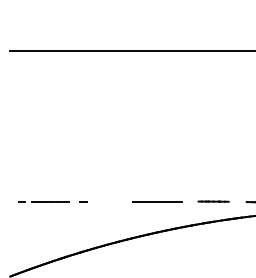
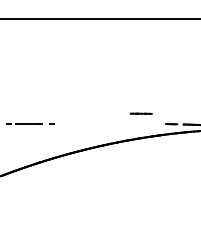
line: (156, 201) -> (103, 123), removed
line: (212, 201) -> (140, 113), moved

